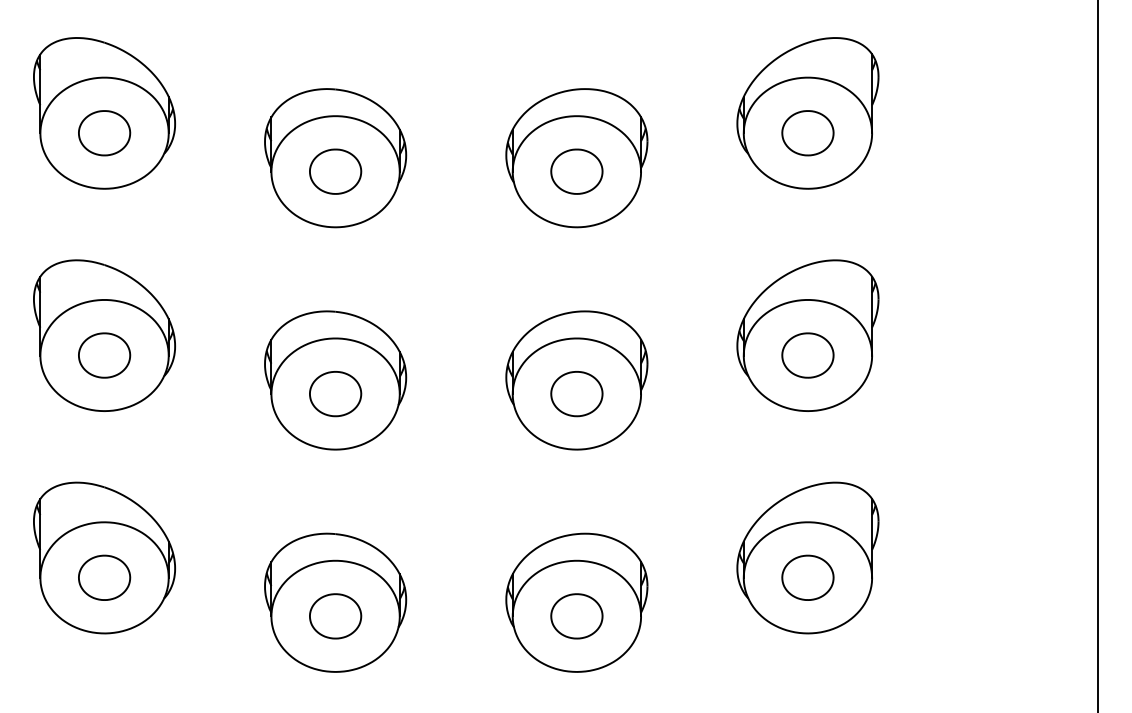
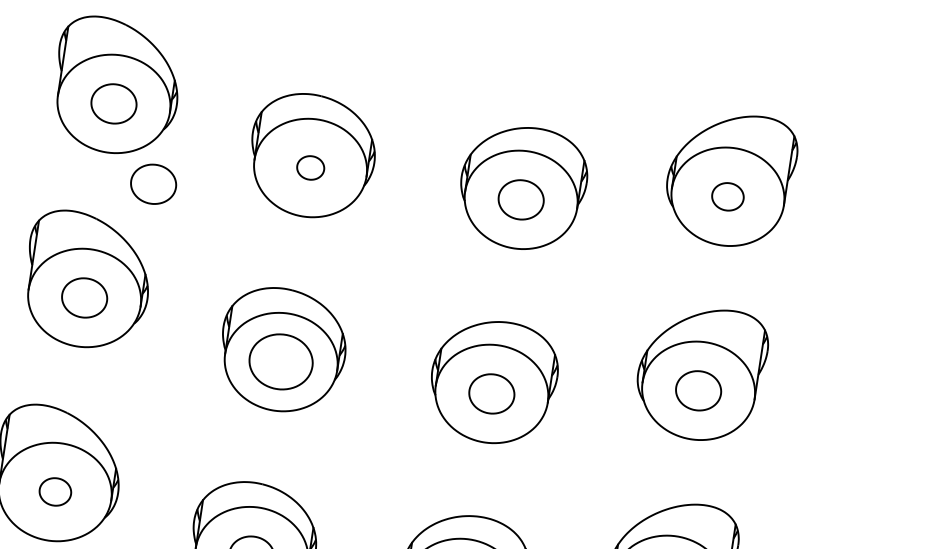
part: (807, 133) -> (727, 196), size x0.7
part: (335, 171) -> (310, 167), size x0.6
part: (162, 216) -> (153, 184), added
part: (335, 394) -> (281, 362), size x1.4
part: (104, 577) -> (55, 491), size x0.7

